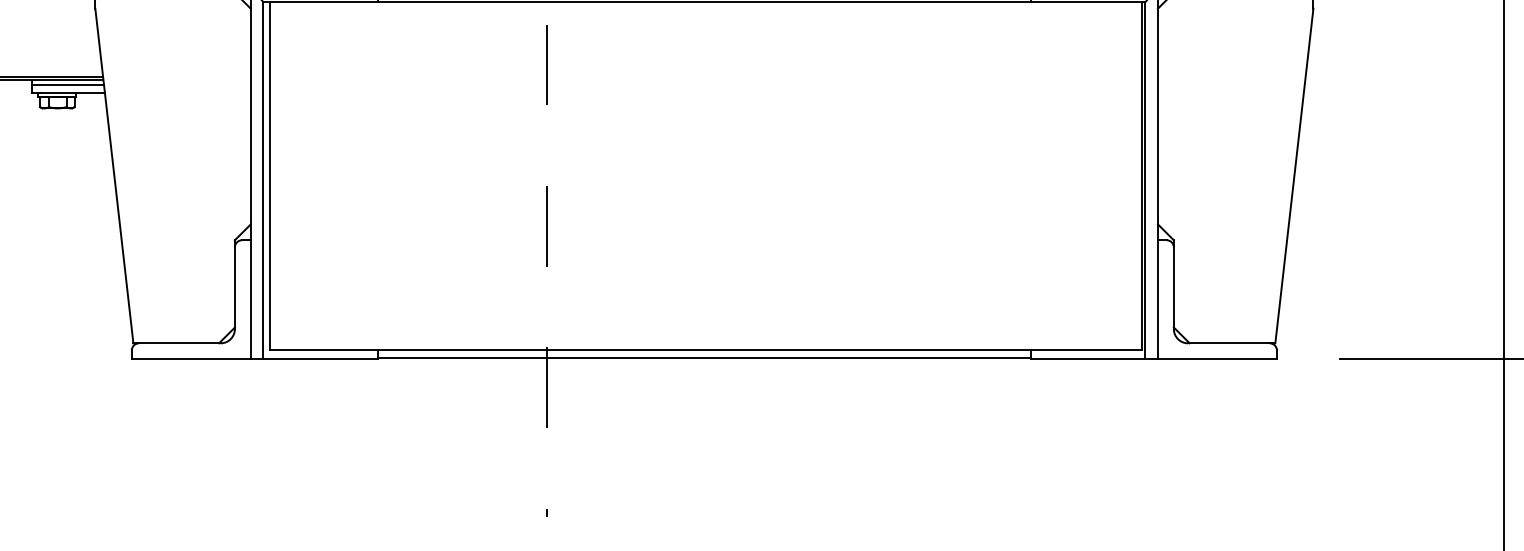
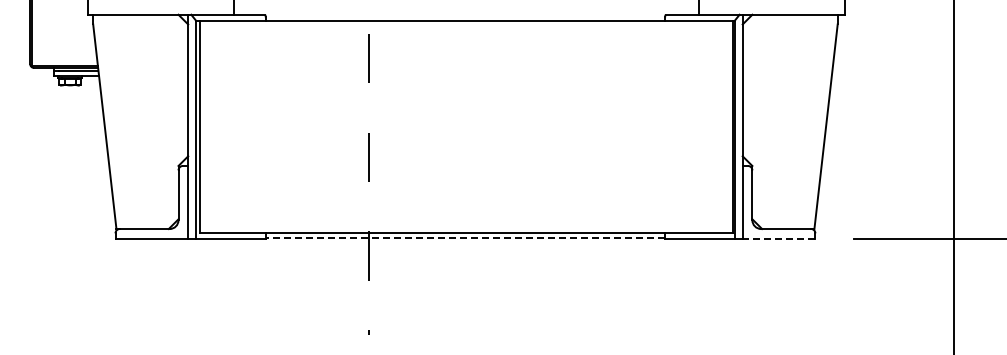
line: (704, 357) -> (465, 237), solid -> dashed
line: (1216, 358) -> (778, 238), solid -> dashed

